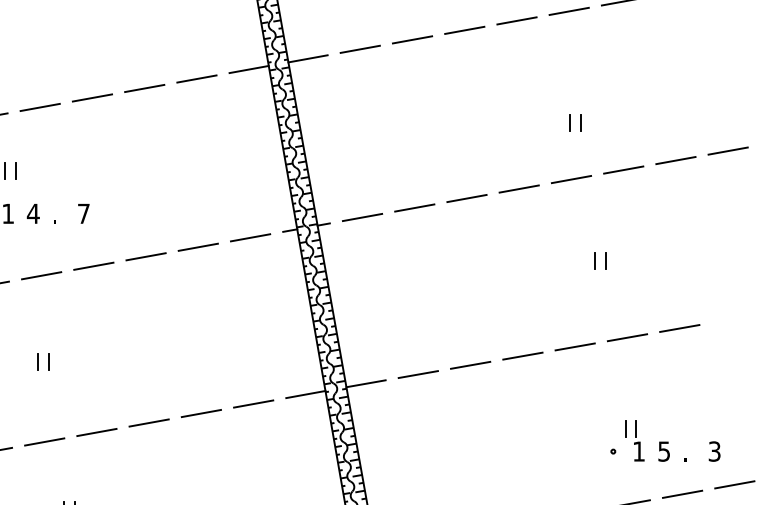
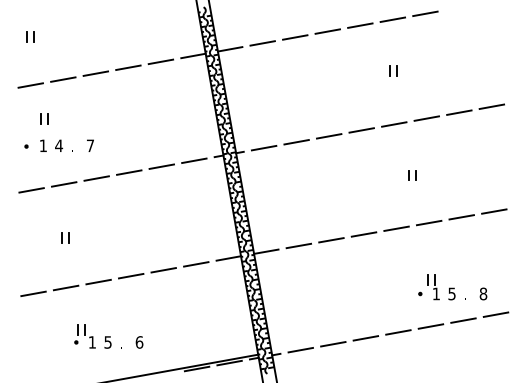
part: (575, 121) -> (393, 70), moved
line: (732, 319) -> (494, 211), added
text: (714, 450) -> (483, 293), 3 -> 8

